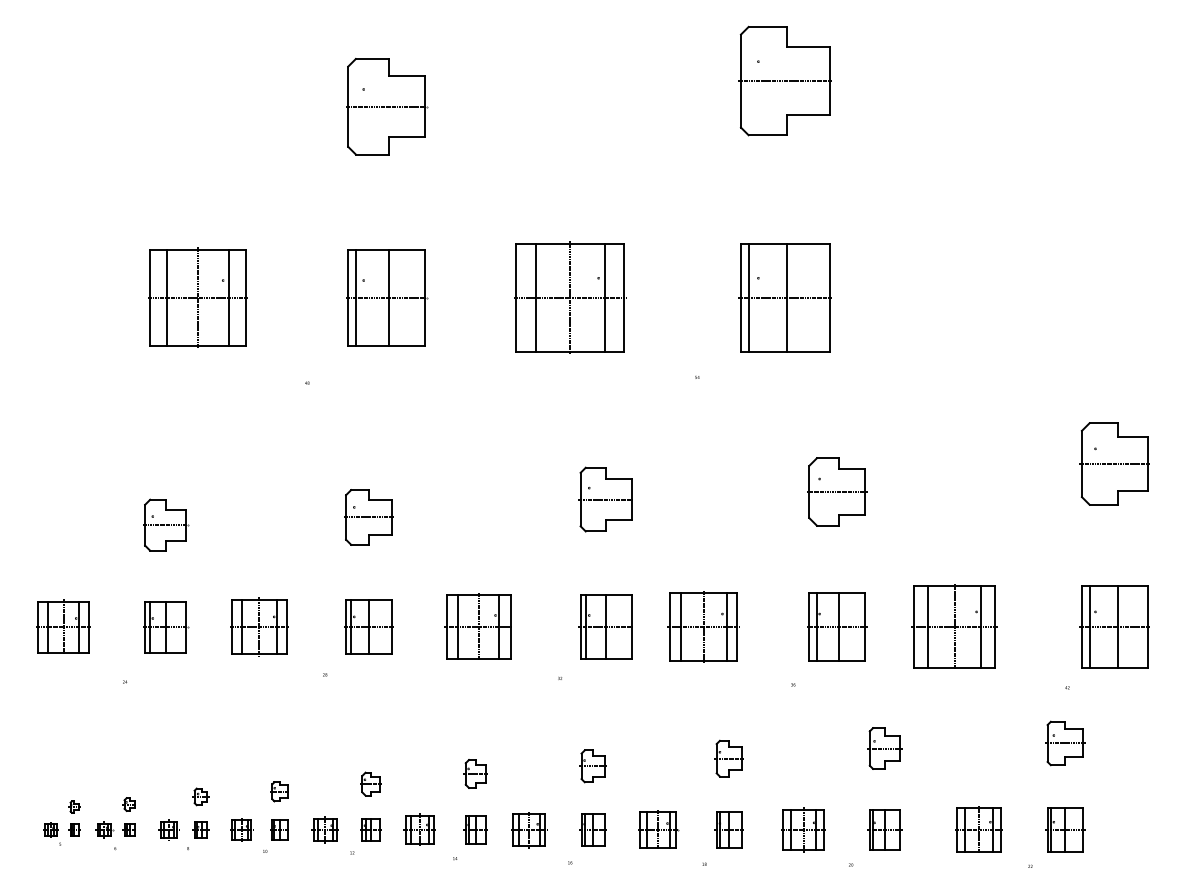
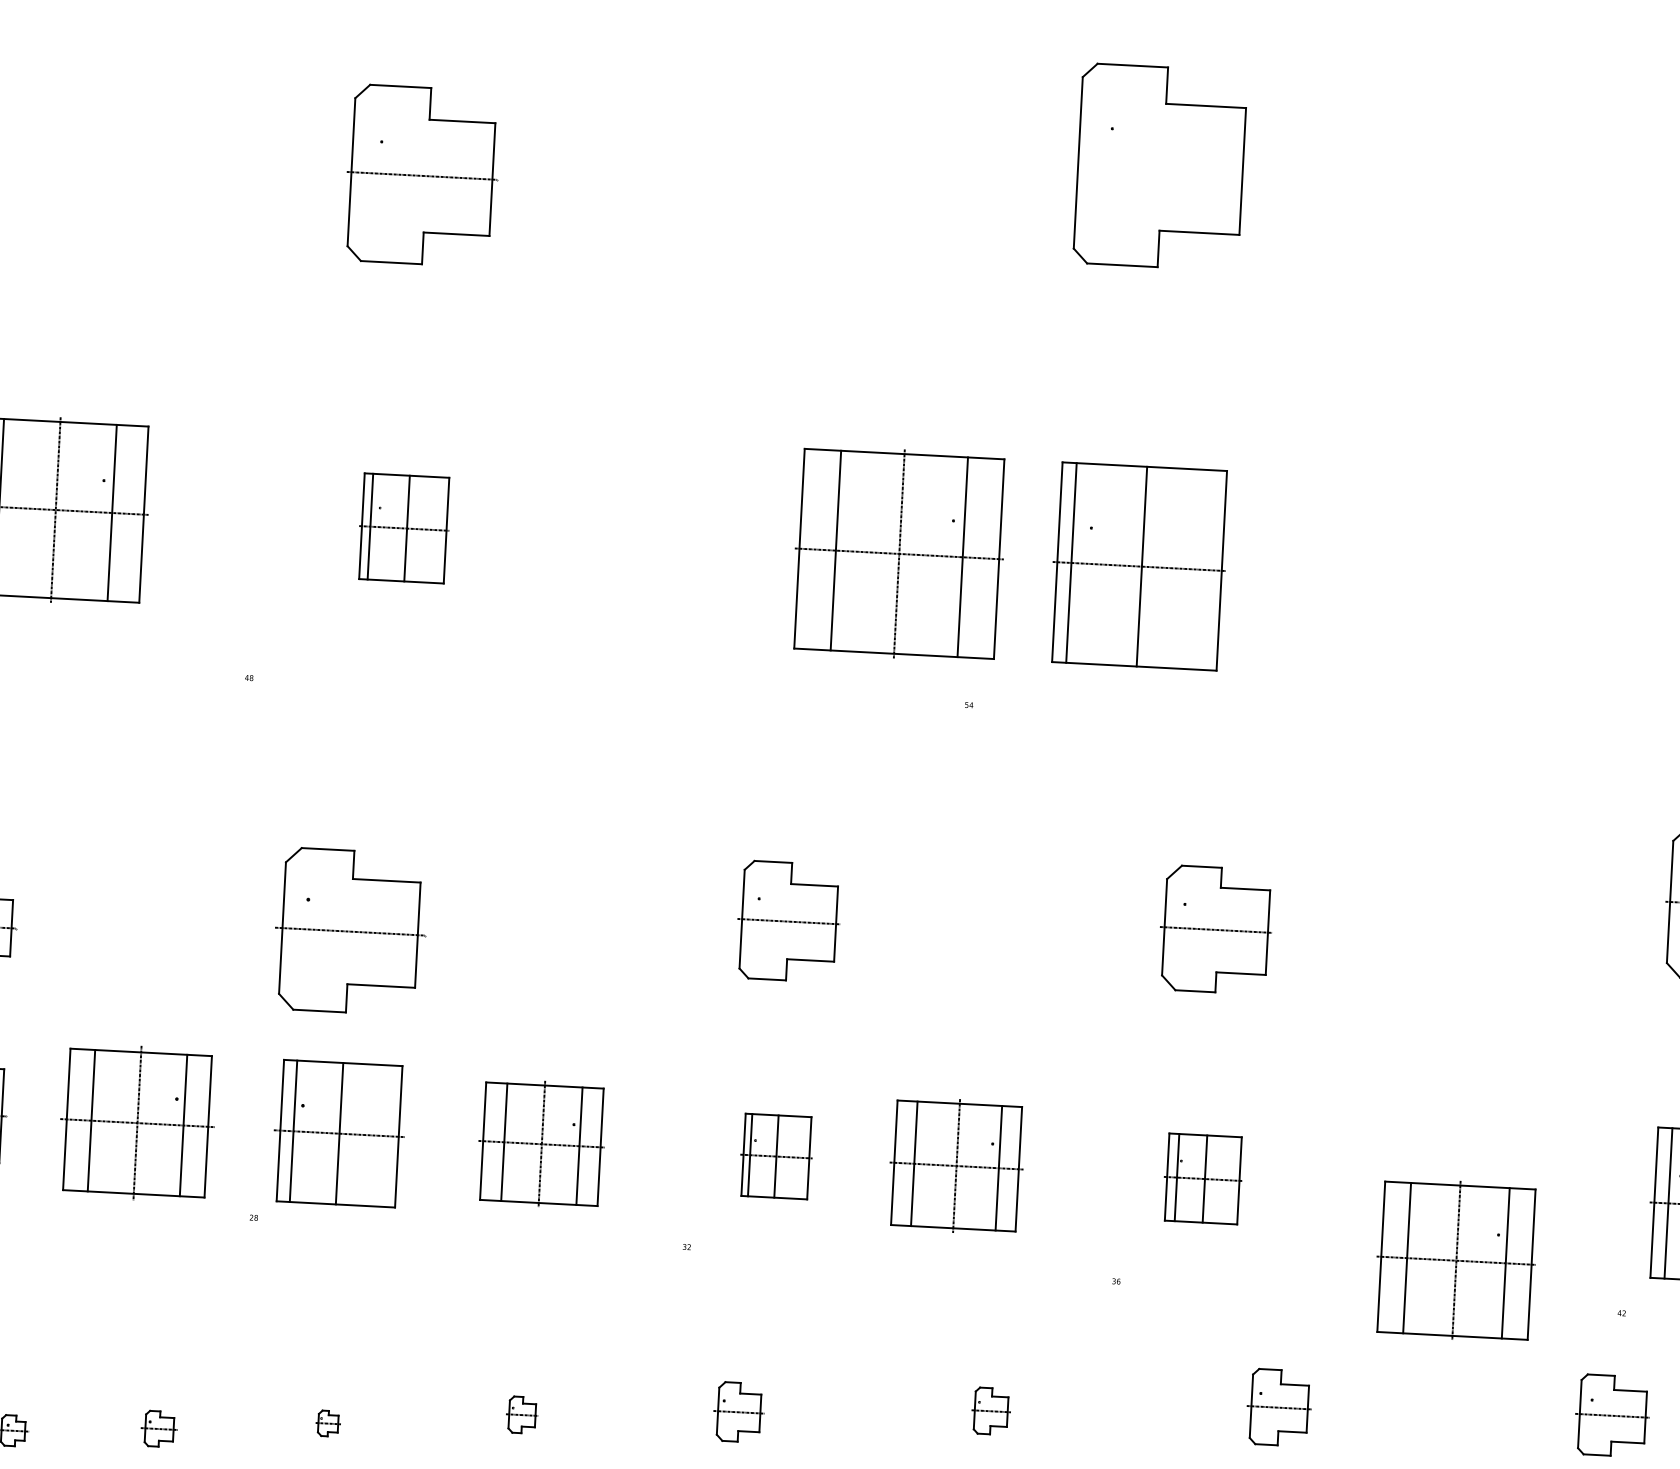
line: (785, 81) -> (1160, 167), removed
part: (387, 297) -> (405, 527), size x0.6
part: (570, 297) -> (899, 553), moved
part: (368, 517) -> (349, 931), size x1.6
part: (259, 626) -> (137, 1122), size x1.4
part: (368, 626) -> (338, 1132), size x1.4
part: (605, 626) -> (775, 1155), size x0.7
part: (837, 626) -> (1203, 1178), size x0.7
part: (954, 626) -> (1456, 1259), moved
part: (728, 758) -> (989, 1410), size x0.7
part: (475, 773) -> (521, 1414), size x0.7
part: (370, 783) -> (327, 1422), size x0.6

